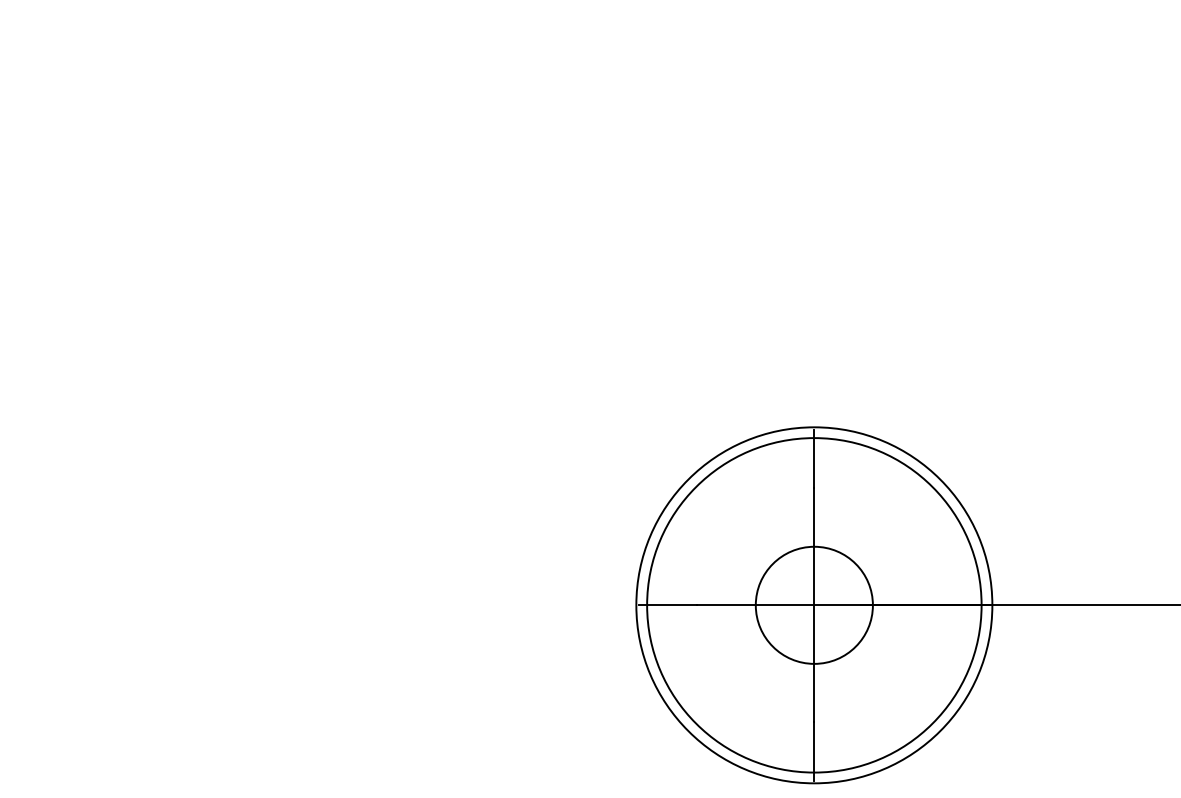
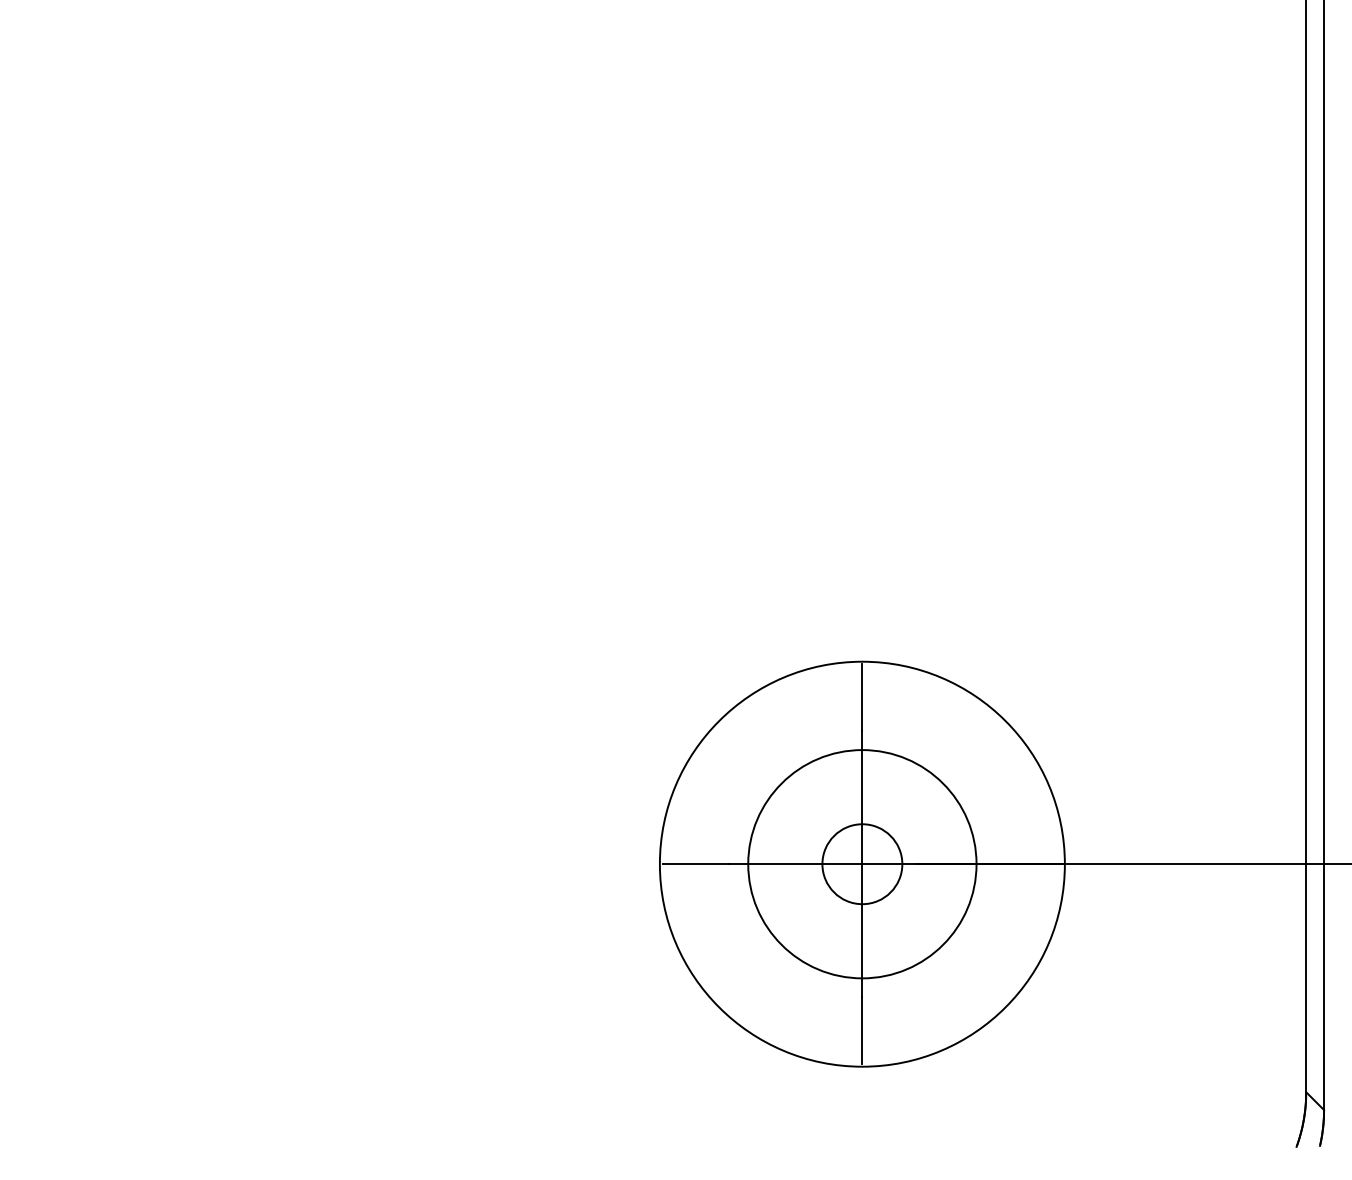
circle: (814, 604) -> (862, 863), size x0.6
circle: (814, 604) -> (862, 863), size x0.6

